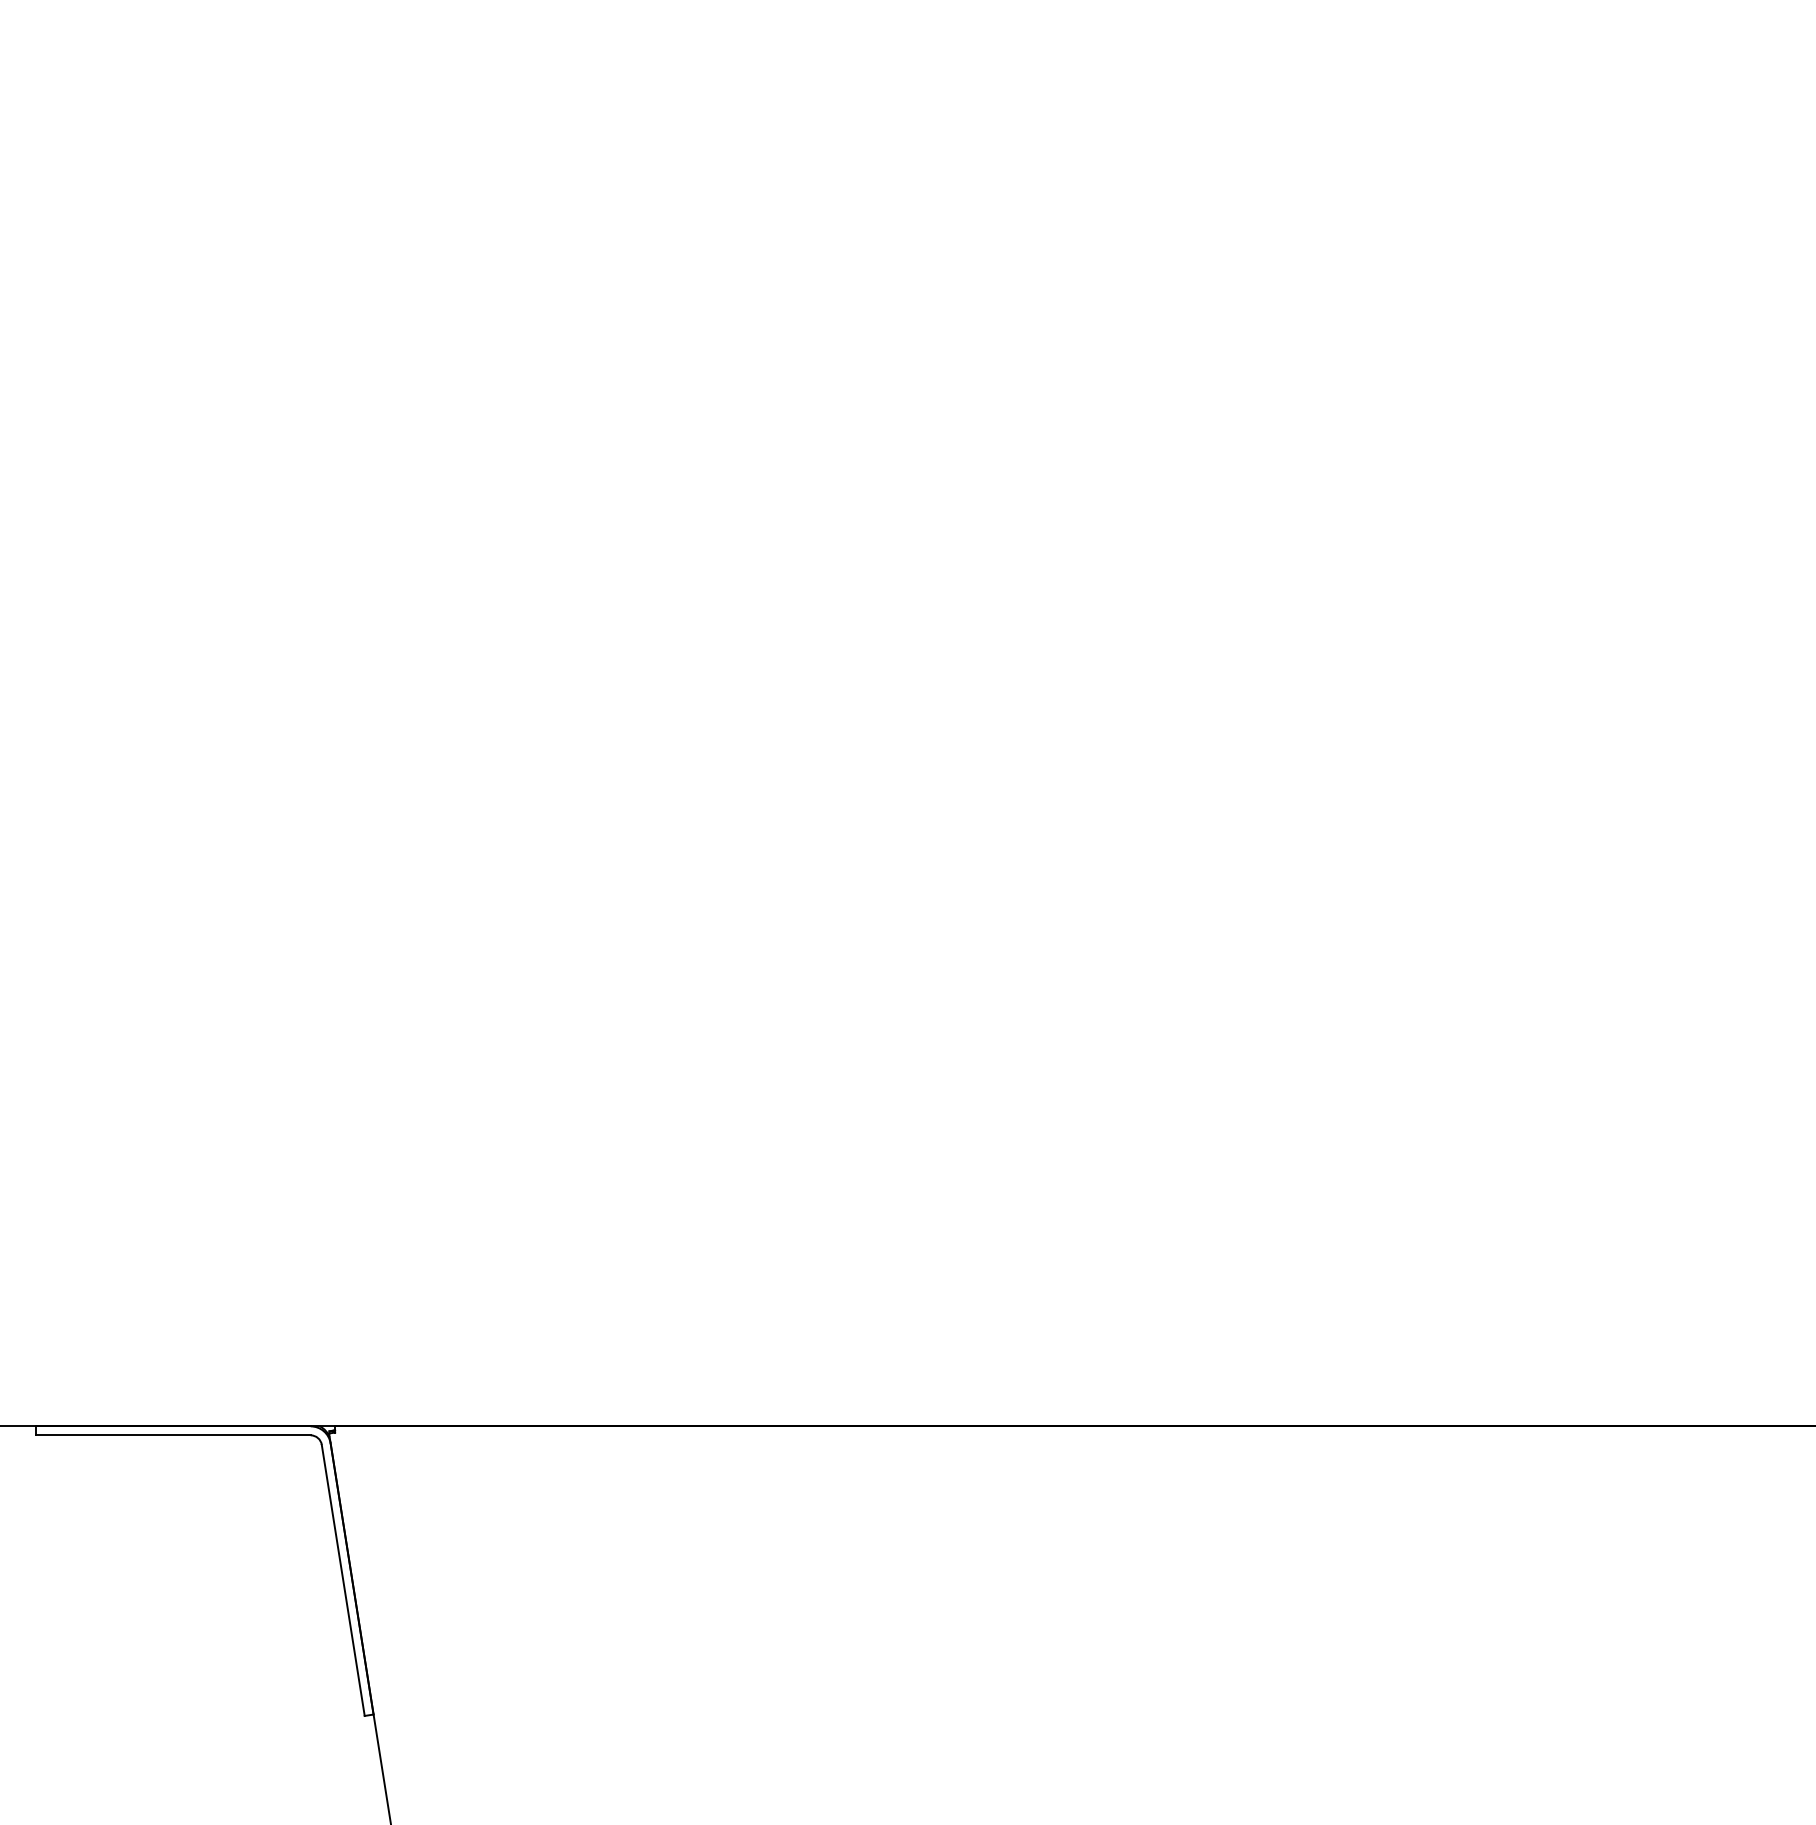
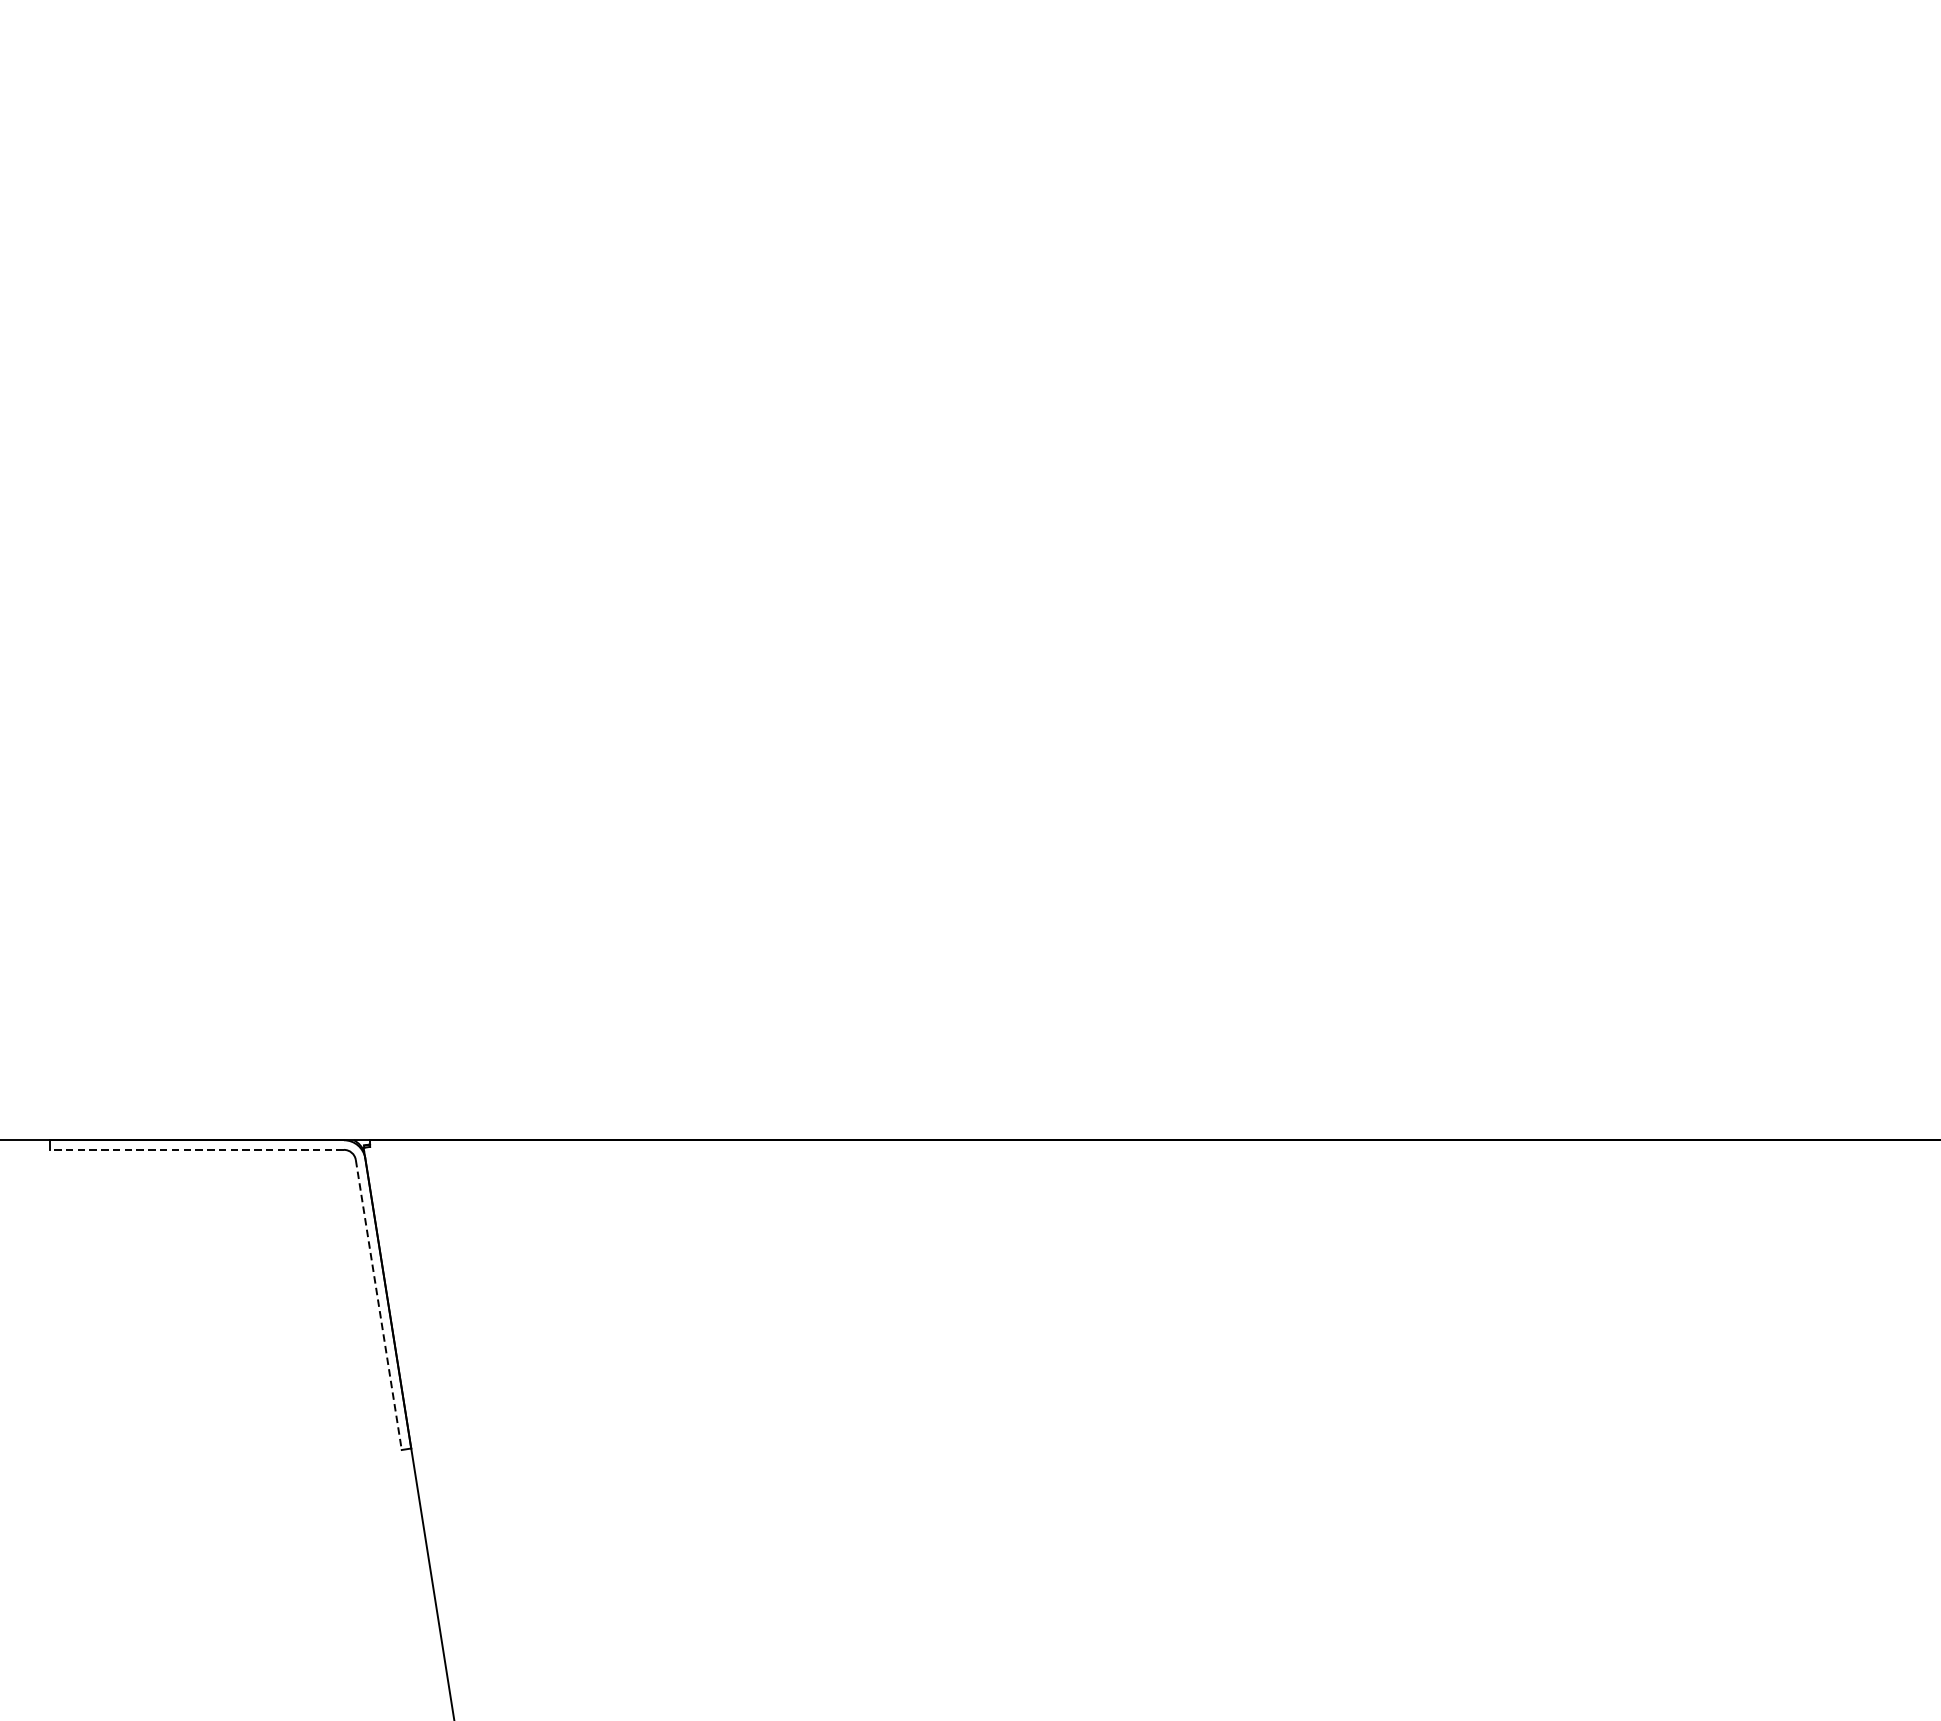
line: (172, 1435) -> (196, 1150), solid -> dashed
line: (343, 1580) -> (379, 1305), solid -> dashed

